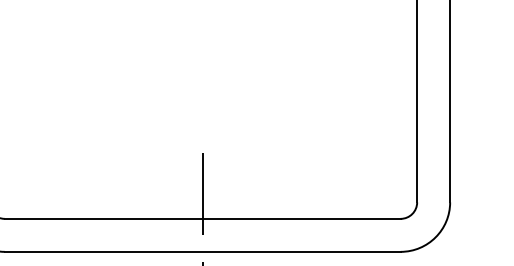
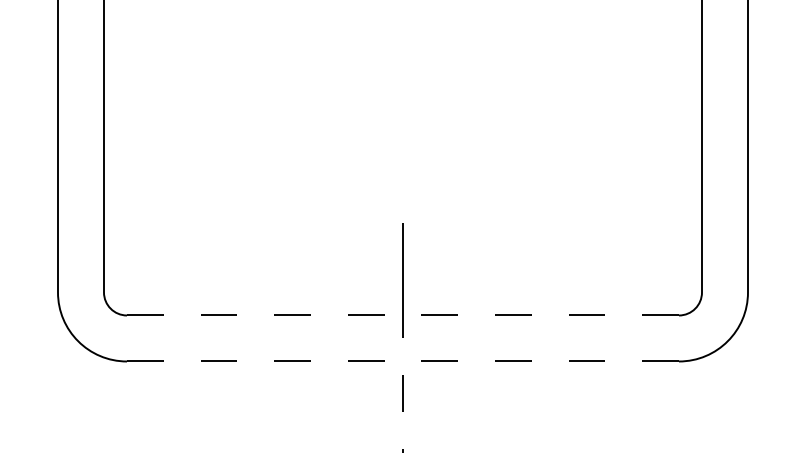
line: (202, 218) -> (402, 315), solid -> dashed
line: (202, 251) -> (402, 361), solid -> dashed

